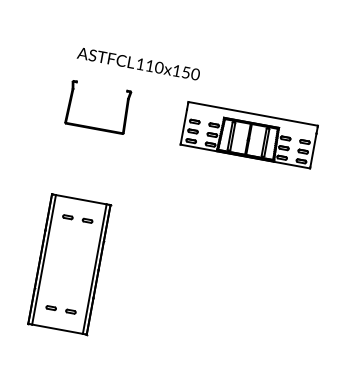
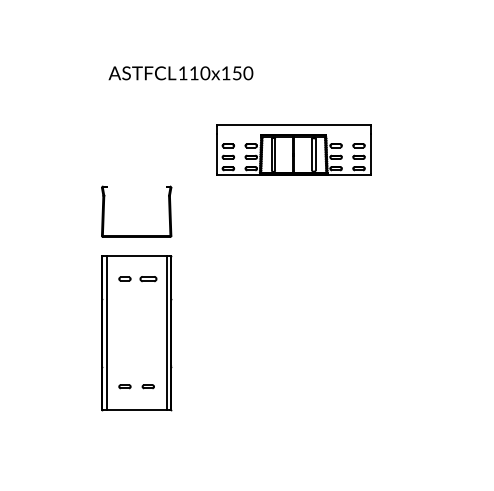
text: (138, 64) -> (180, 73), moved
part: (94, 127) -> (136, 235), moved
part: (249, 134) -> (293, 149), moved
part: (86, 220) -> (147, 278), size x1.4

